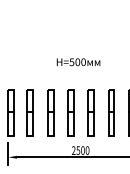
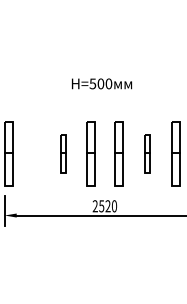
part: (29, 112) -> (34, 153), removed
part: (50, 112) -> (62, 153), size x0.6
part: (111, 112) -> (147, 153), size x0.6
text: (82, 150) -> (107, 206), 2500 -> 2520

